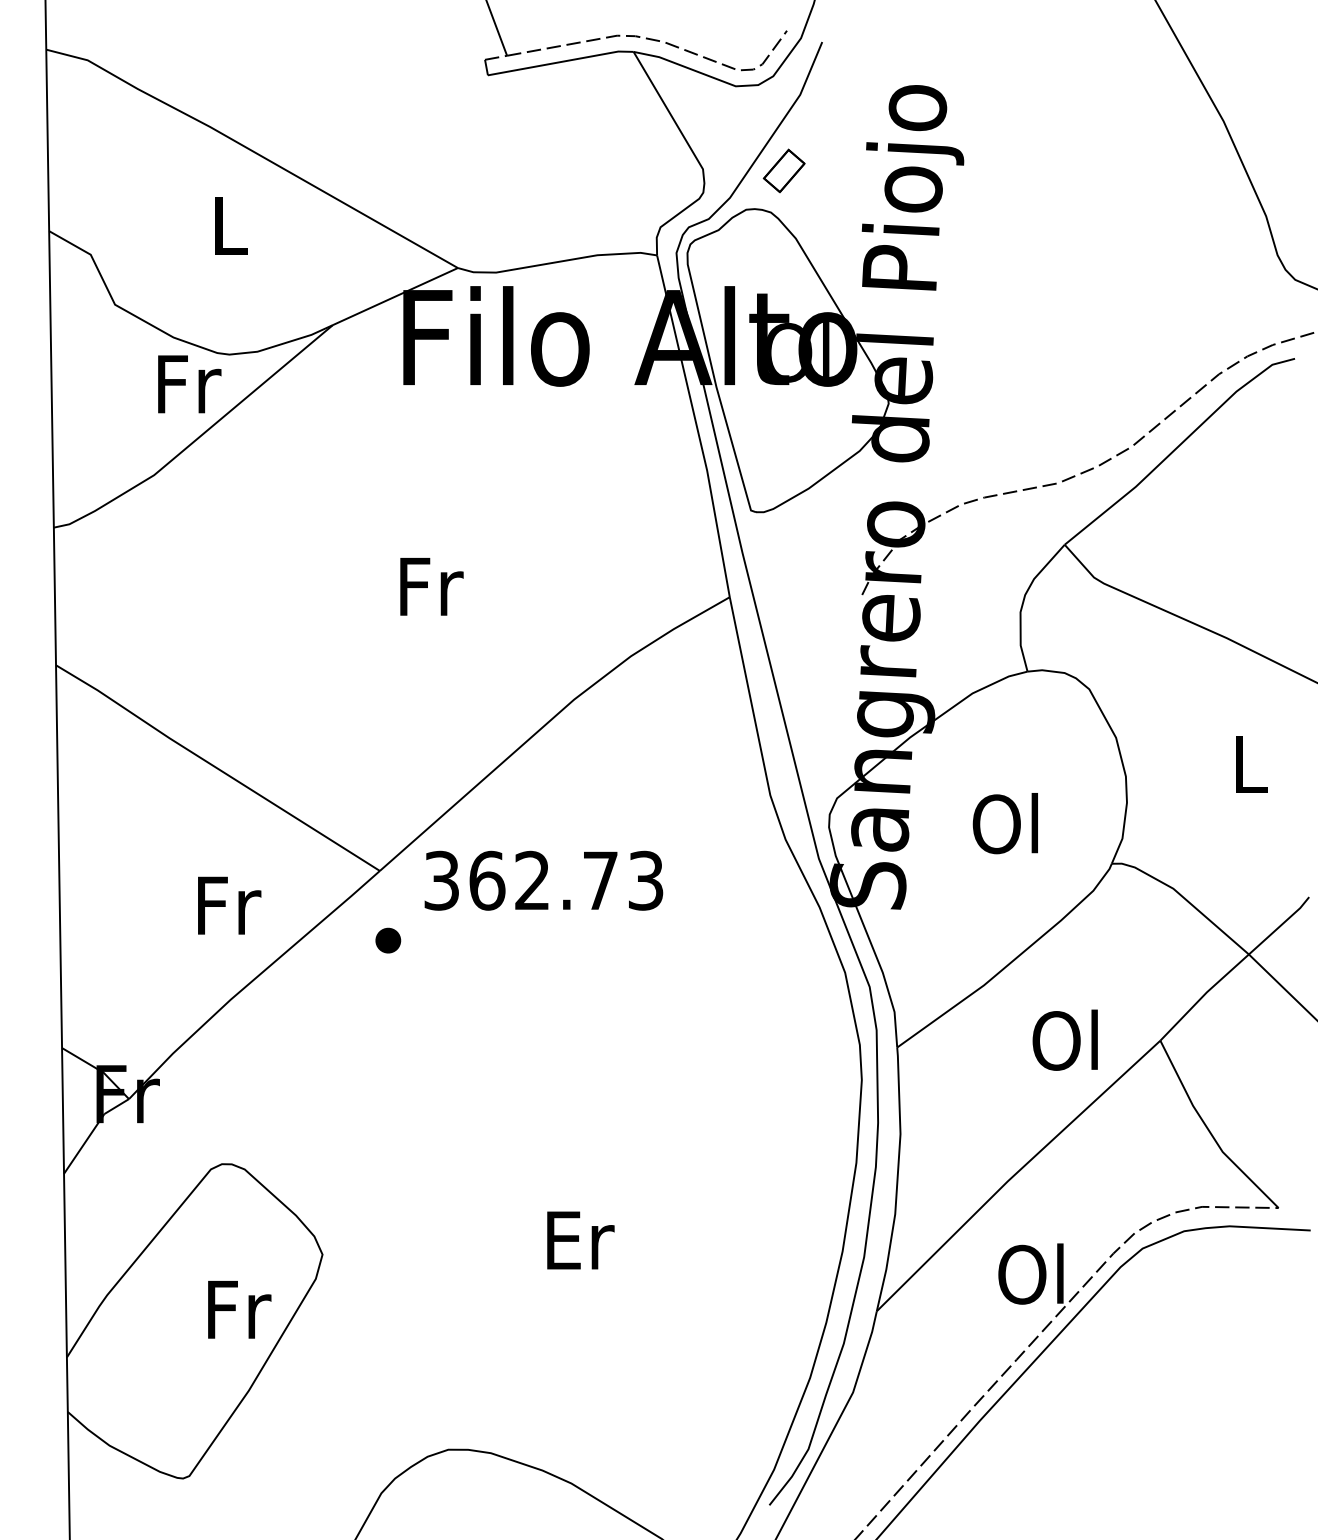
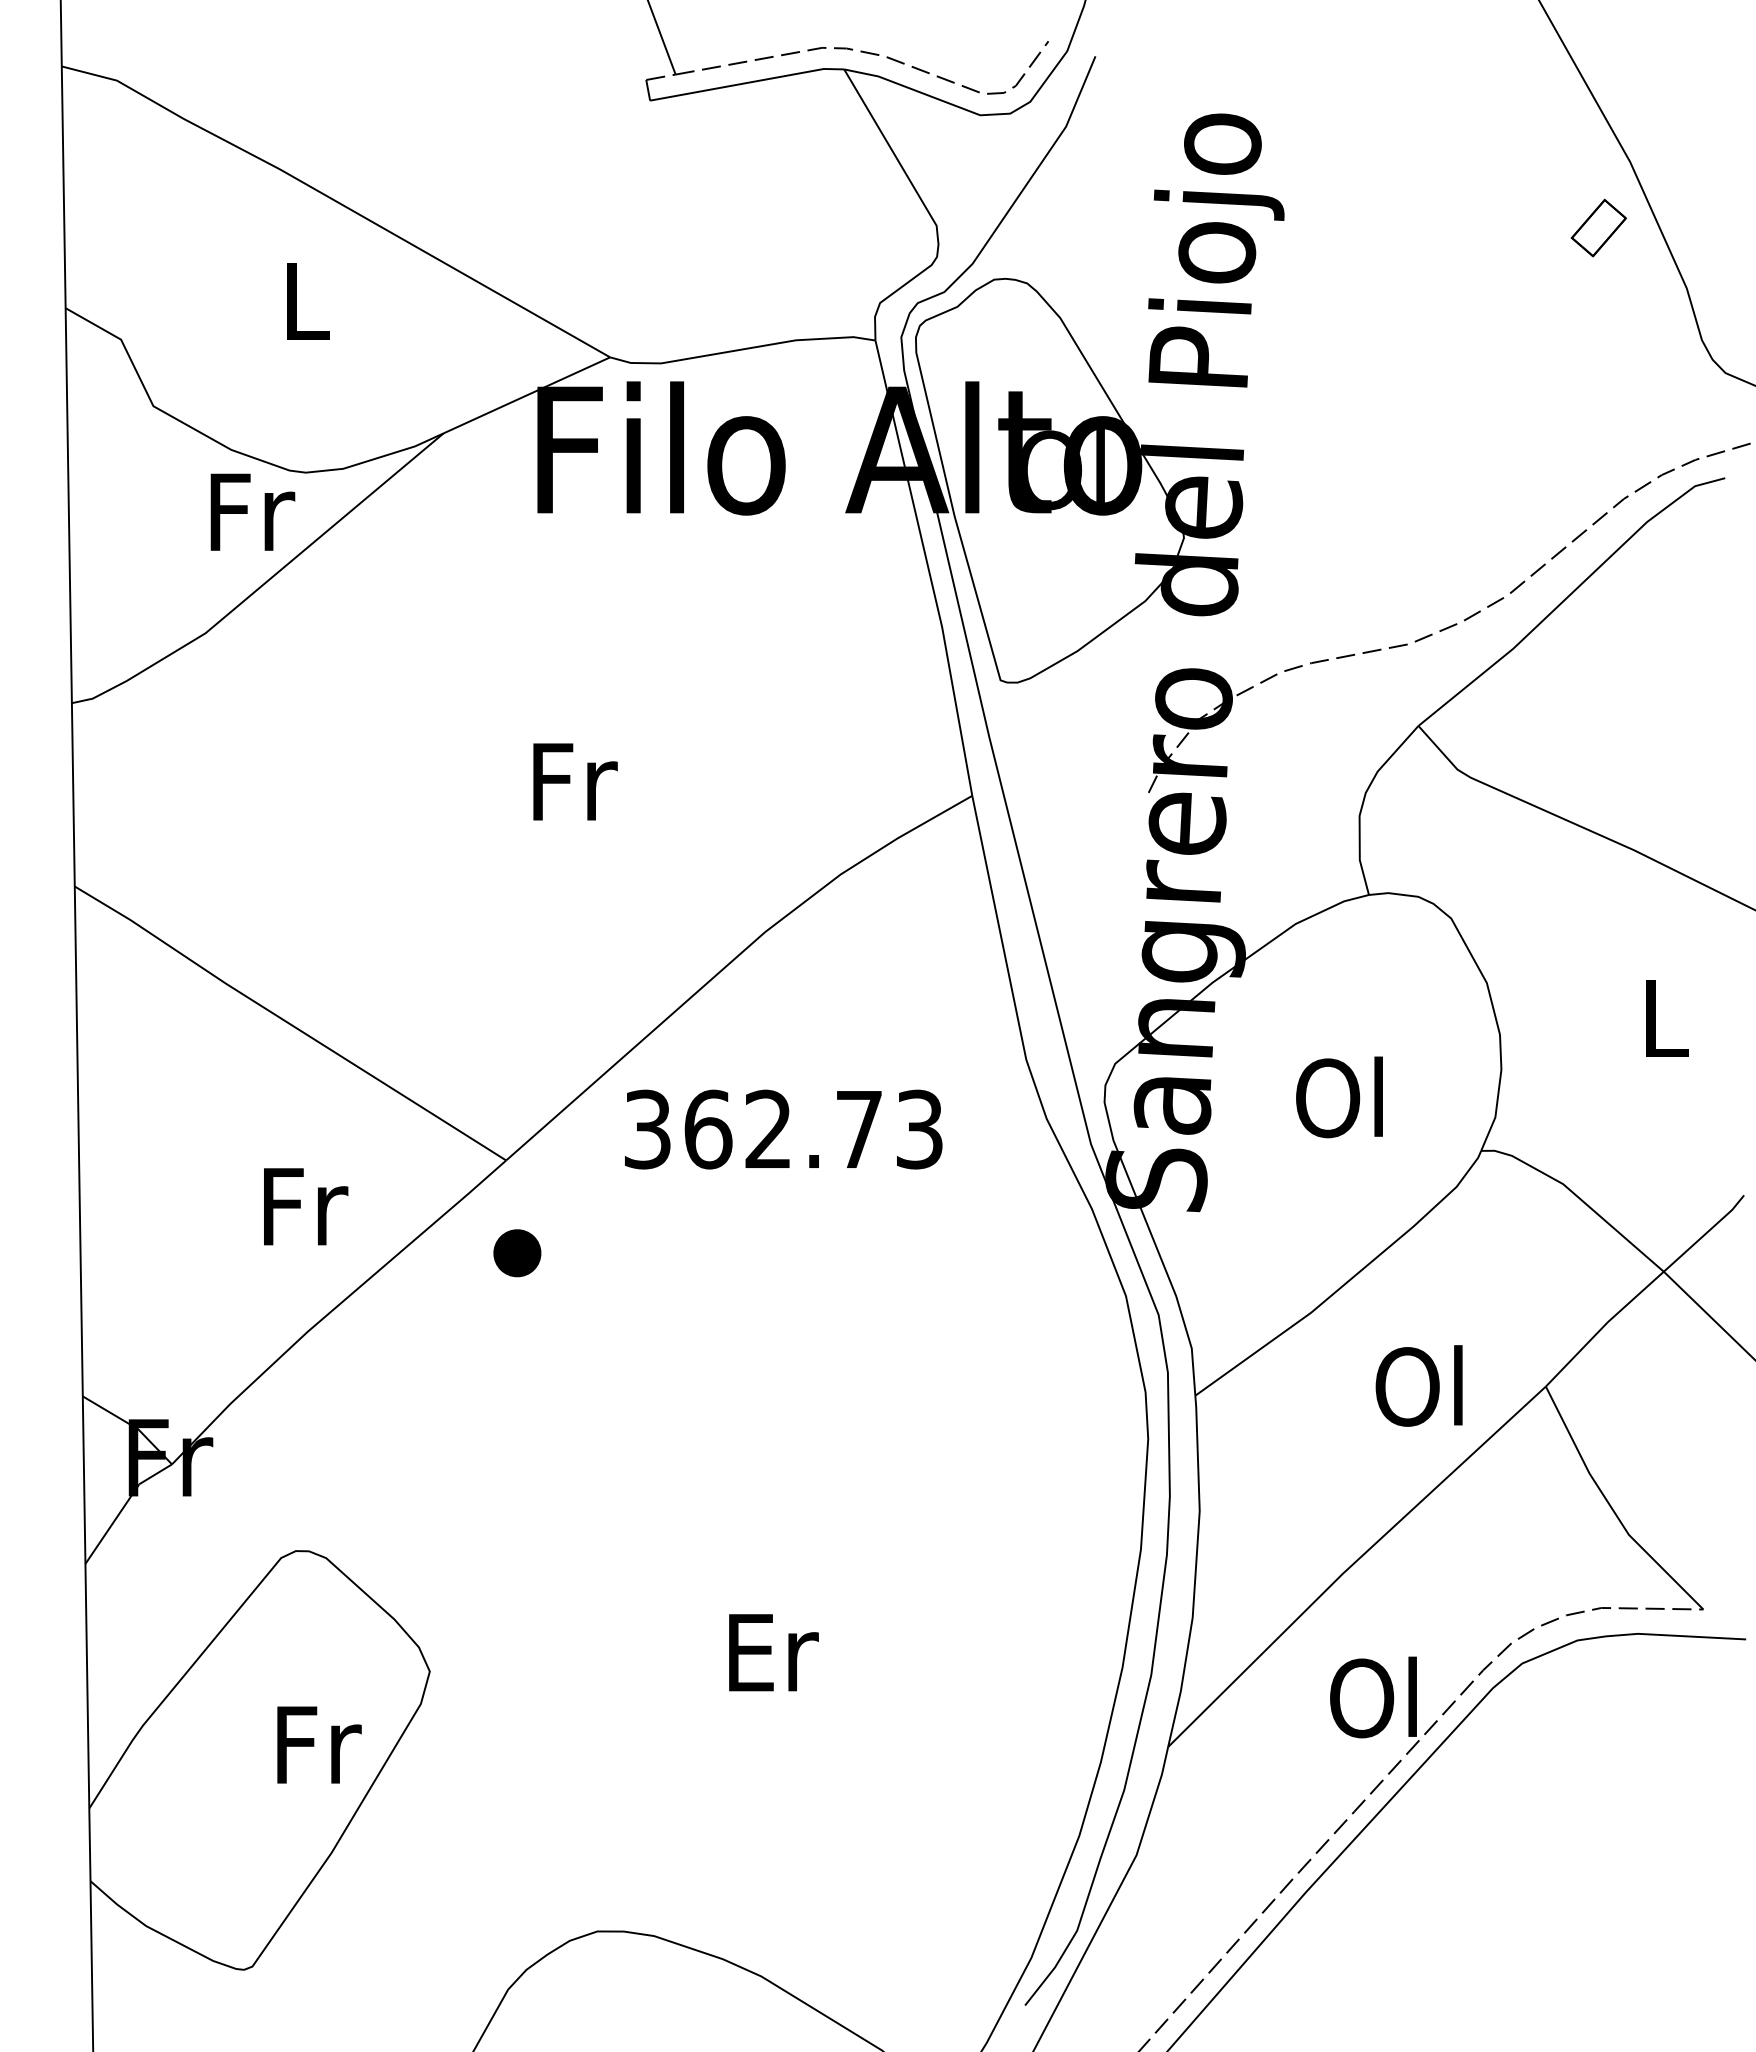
part: (783, 170) -> (1598, 227), moved
text: (543, 880) -> (783, 1129), moved
part: (388, 940) -> (517, 1253), size x1.4

